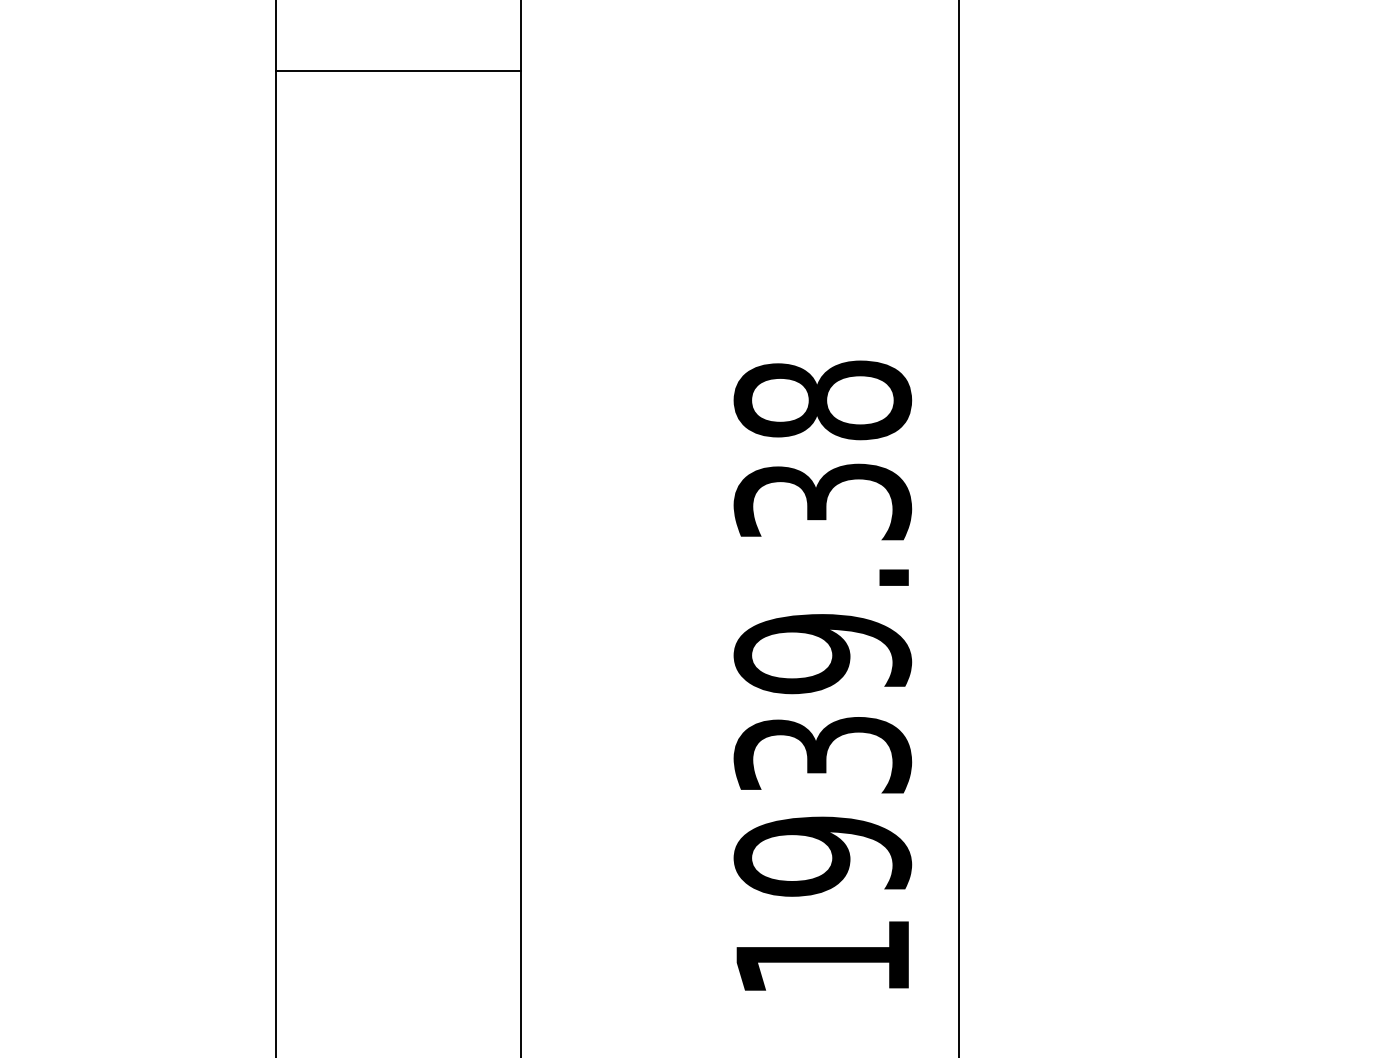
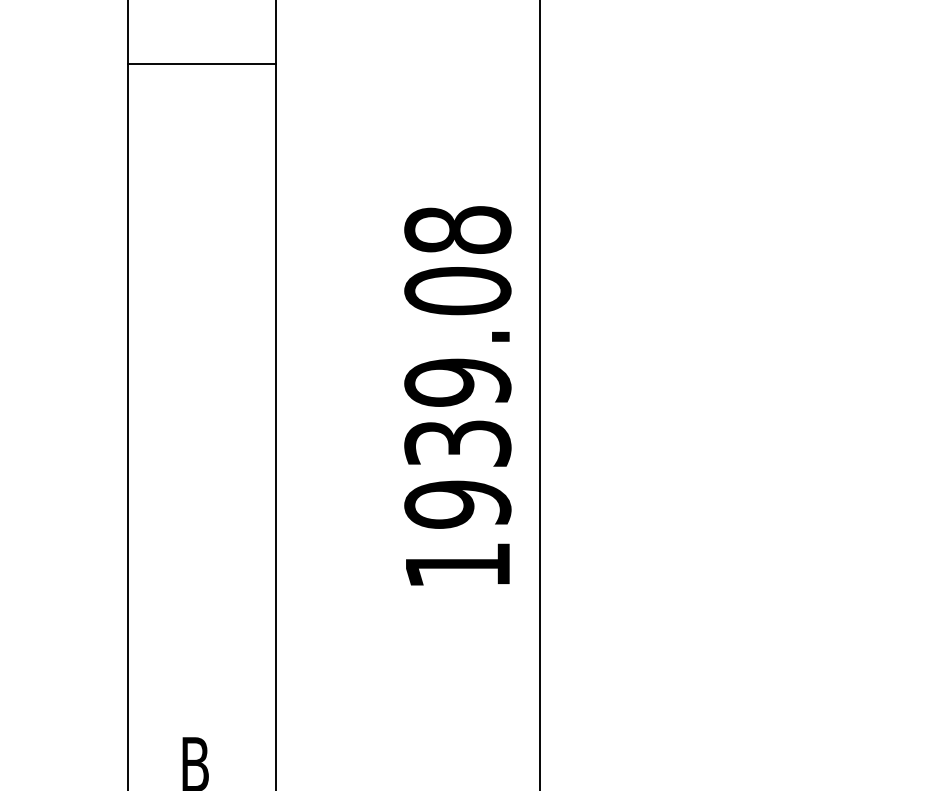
line: (398, 70) -> (202, 63), moved
text: (822, 502) -> (457, 291), 1939.38 -> 1939.08

